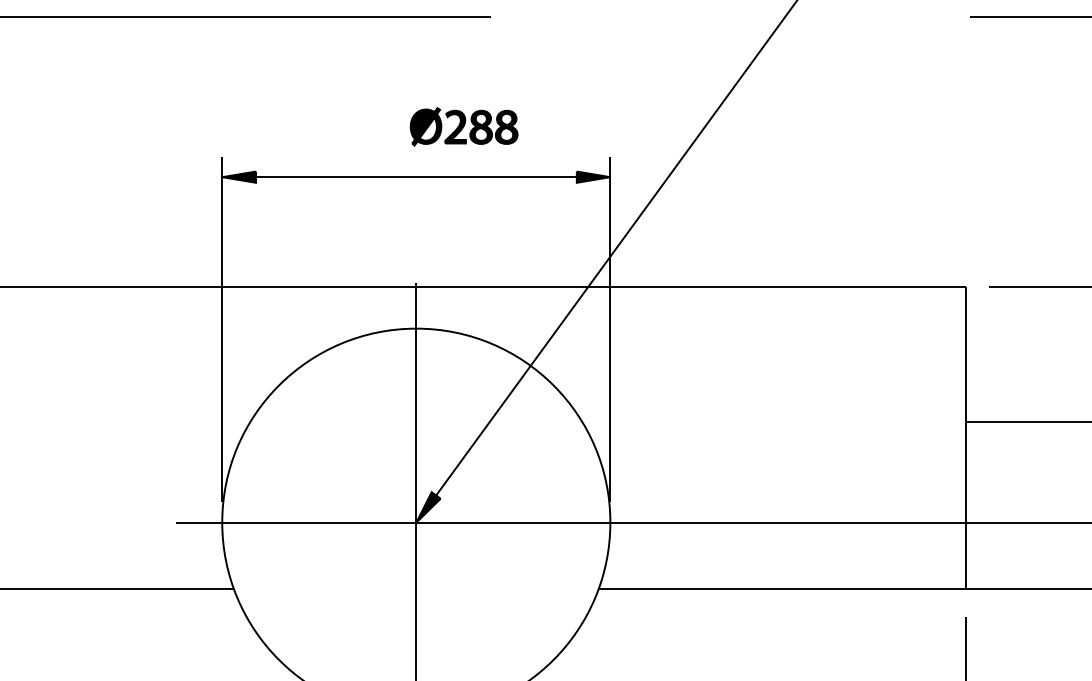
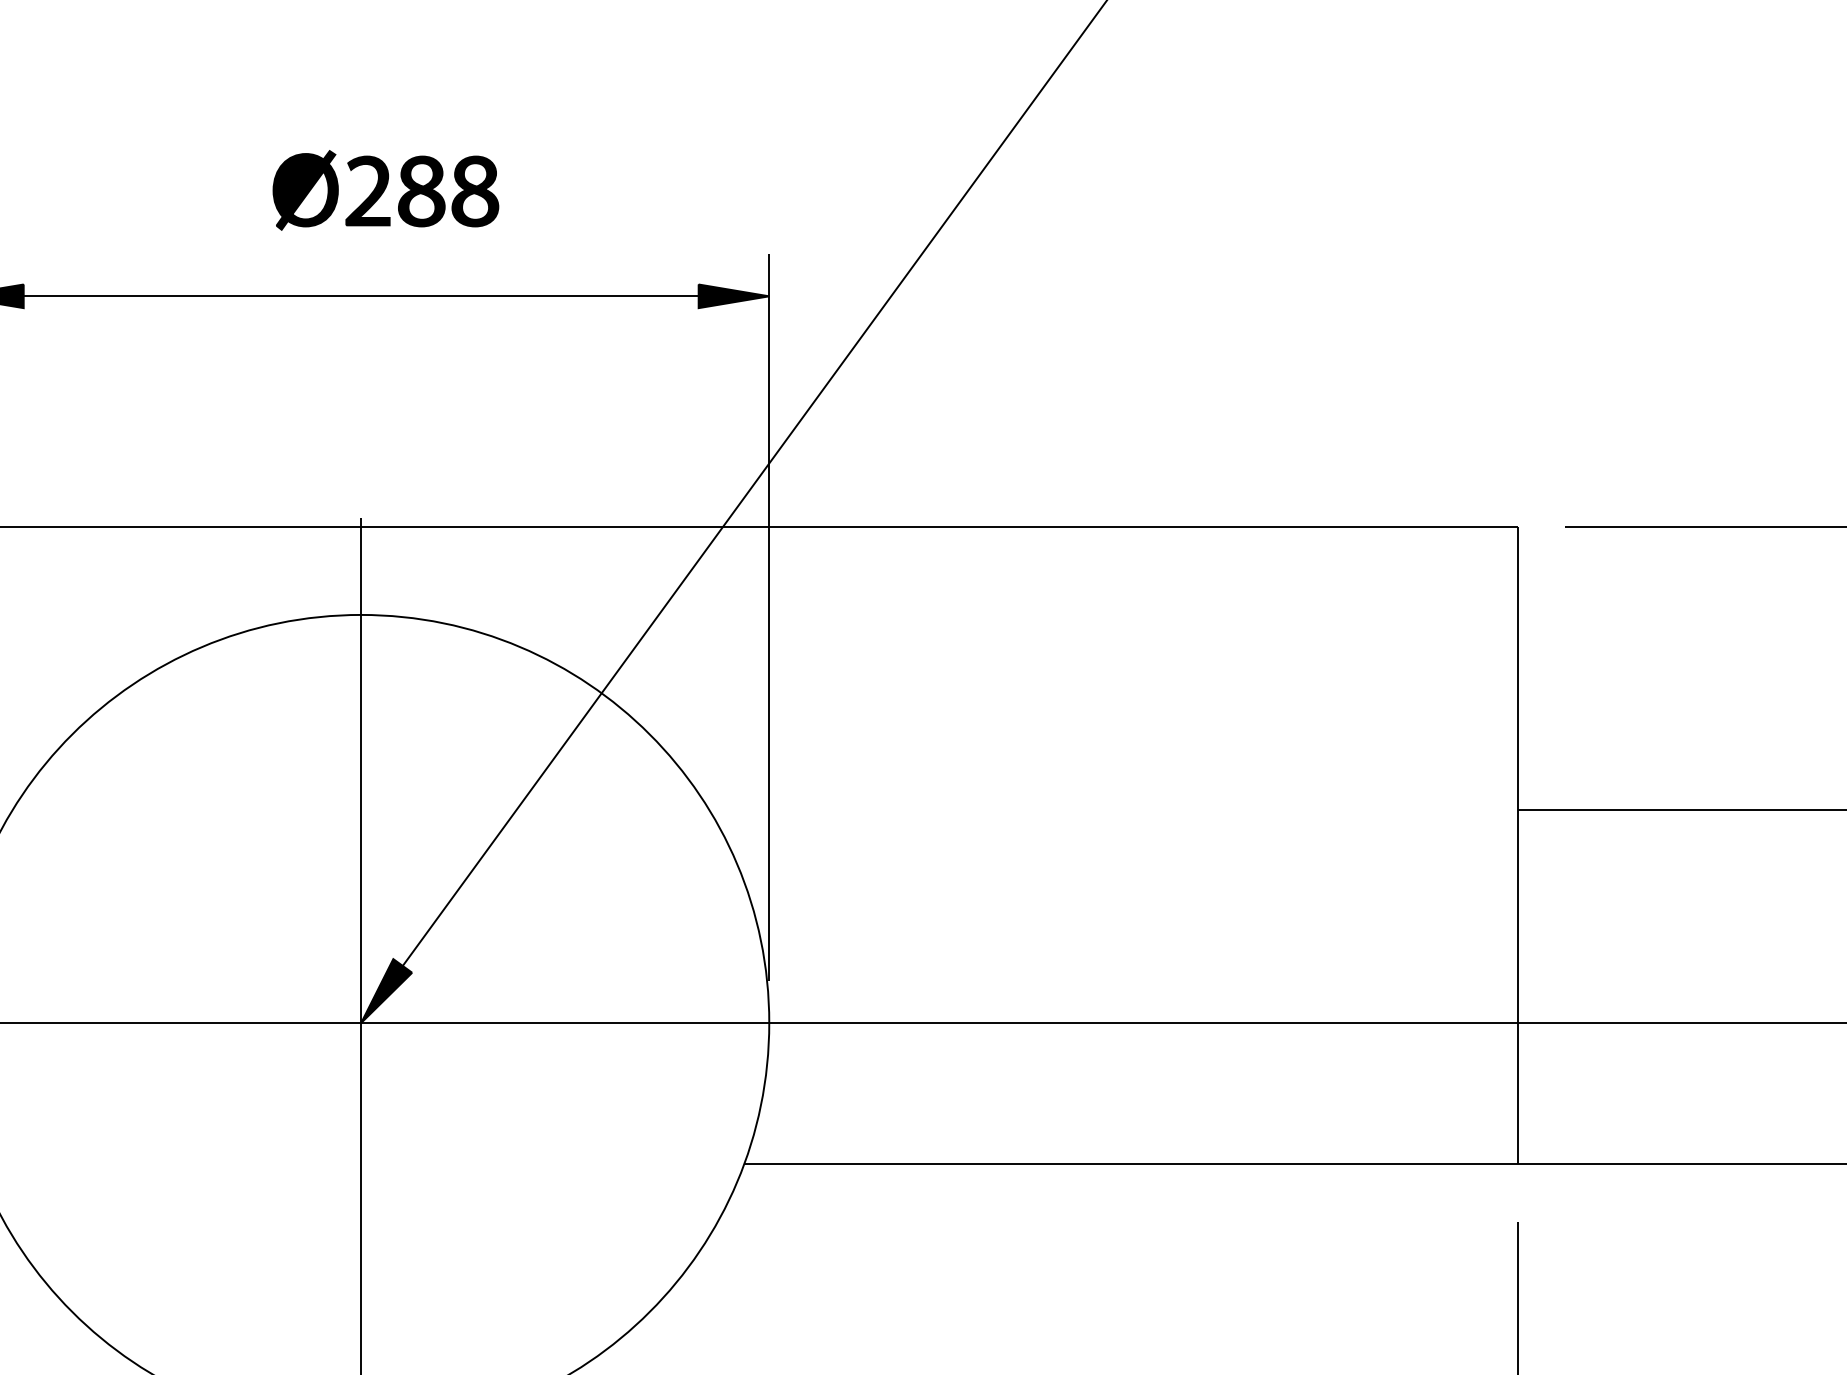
part: (463, 126) -> (384, 189), moved

